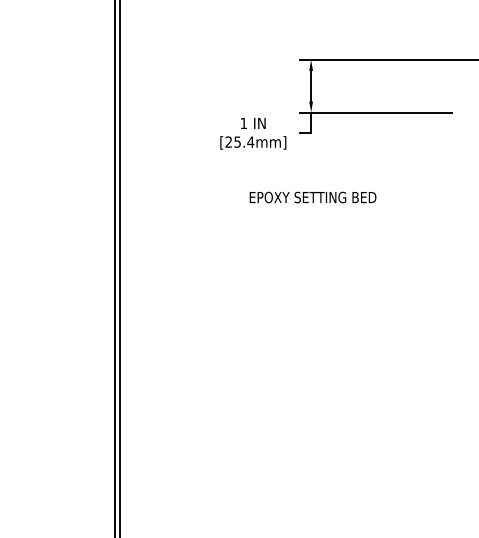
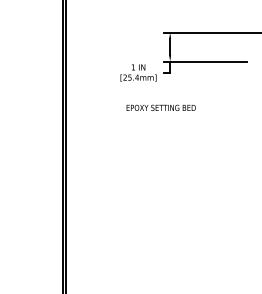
text: (311, 196) -> (160, 107), moved

